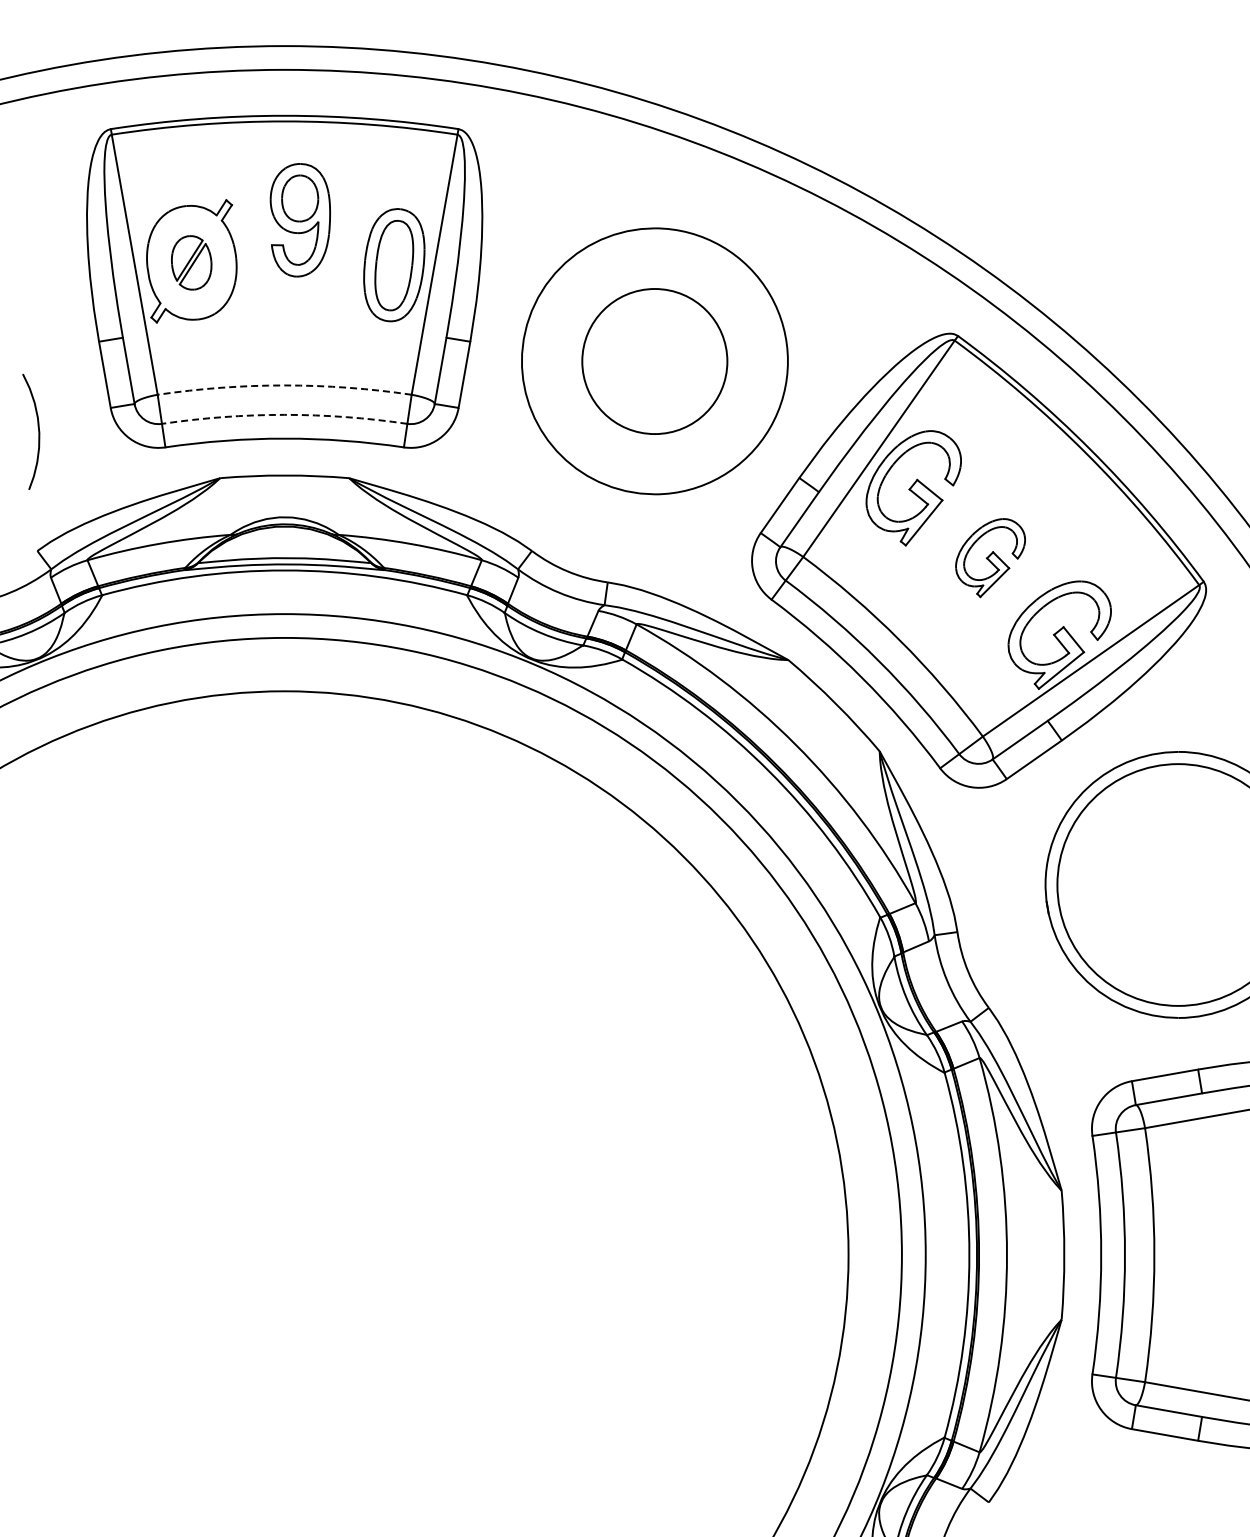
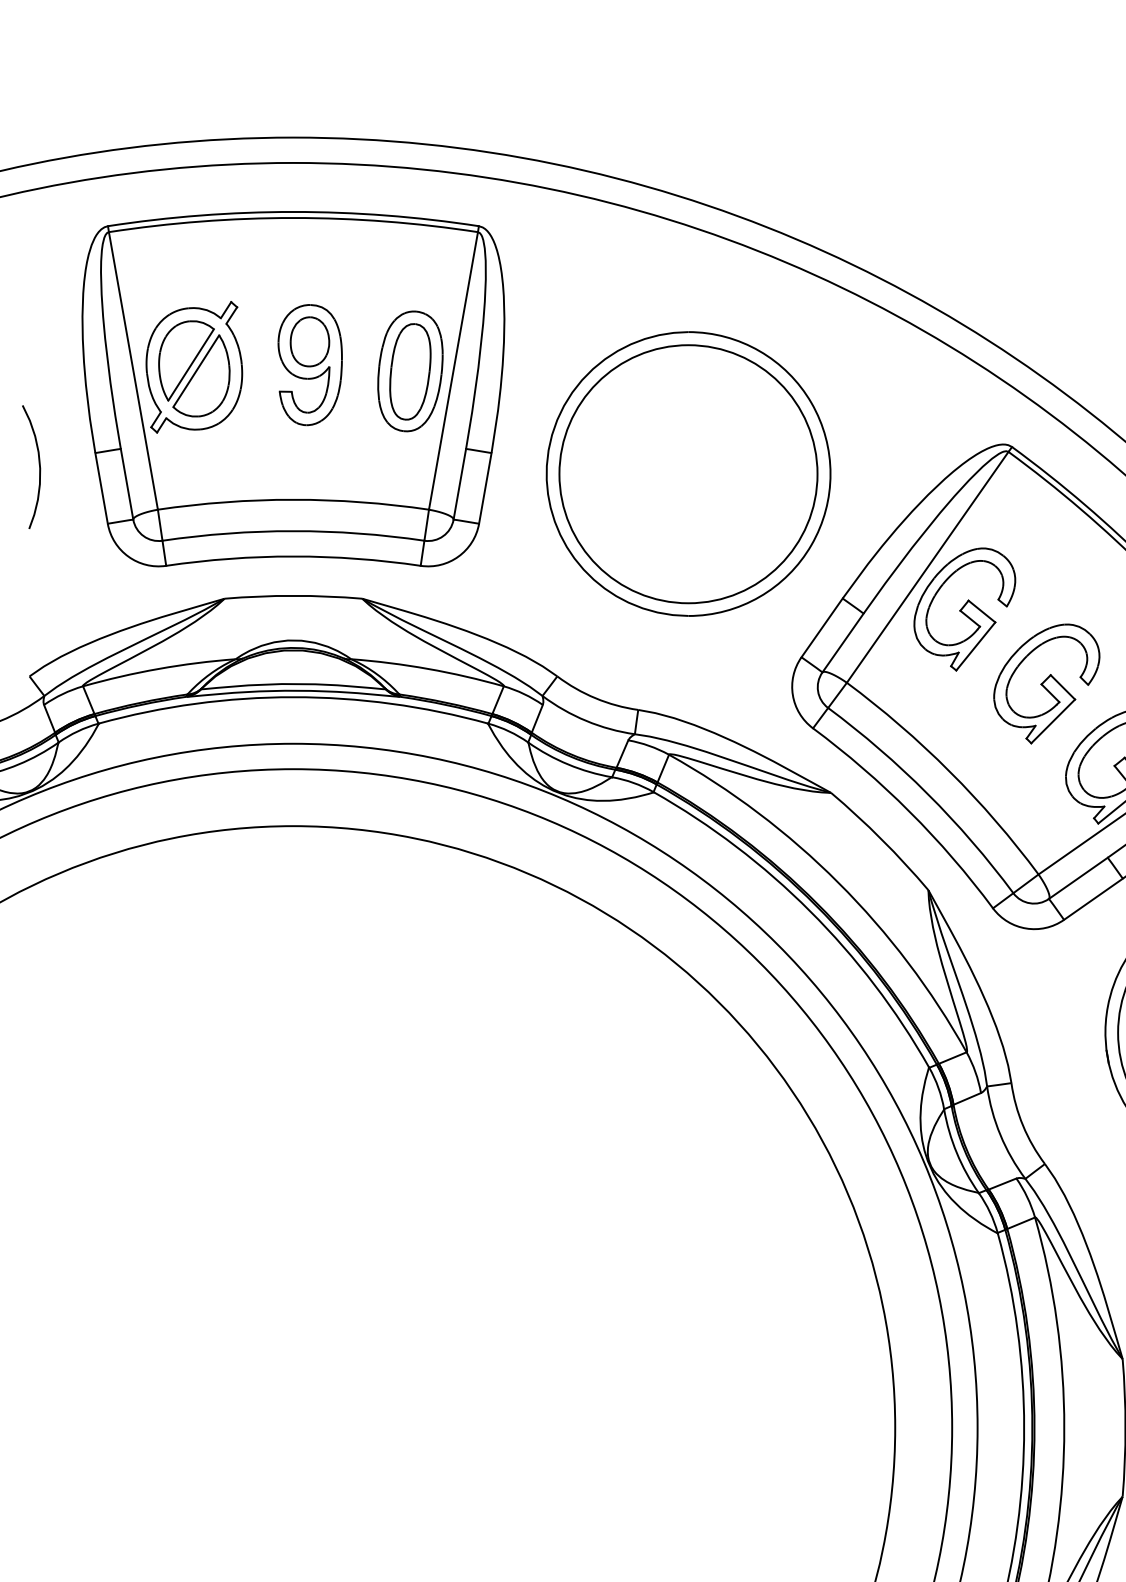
part: (299, 220) -> (309, 365), moved
part: (191, 262) -> (194, 368), size x1.67
circle: (654, 361) -> (688, 474), size x1.67
arc: (284, 385) -> (293, 499), dashed -> solid
arc: (284, 414) -> (293, 530), dashed -> solid
curve: (38, 431) -> (39, 466), moved
part: (990, 557) -> (1046, 683), size x1.43

